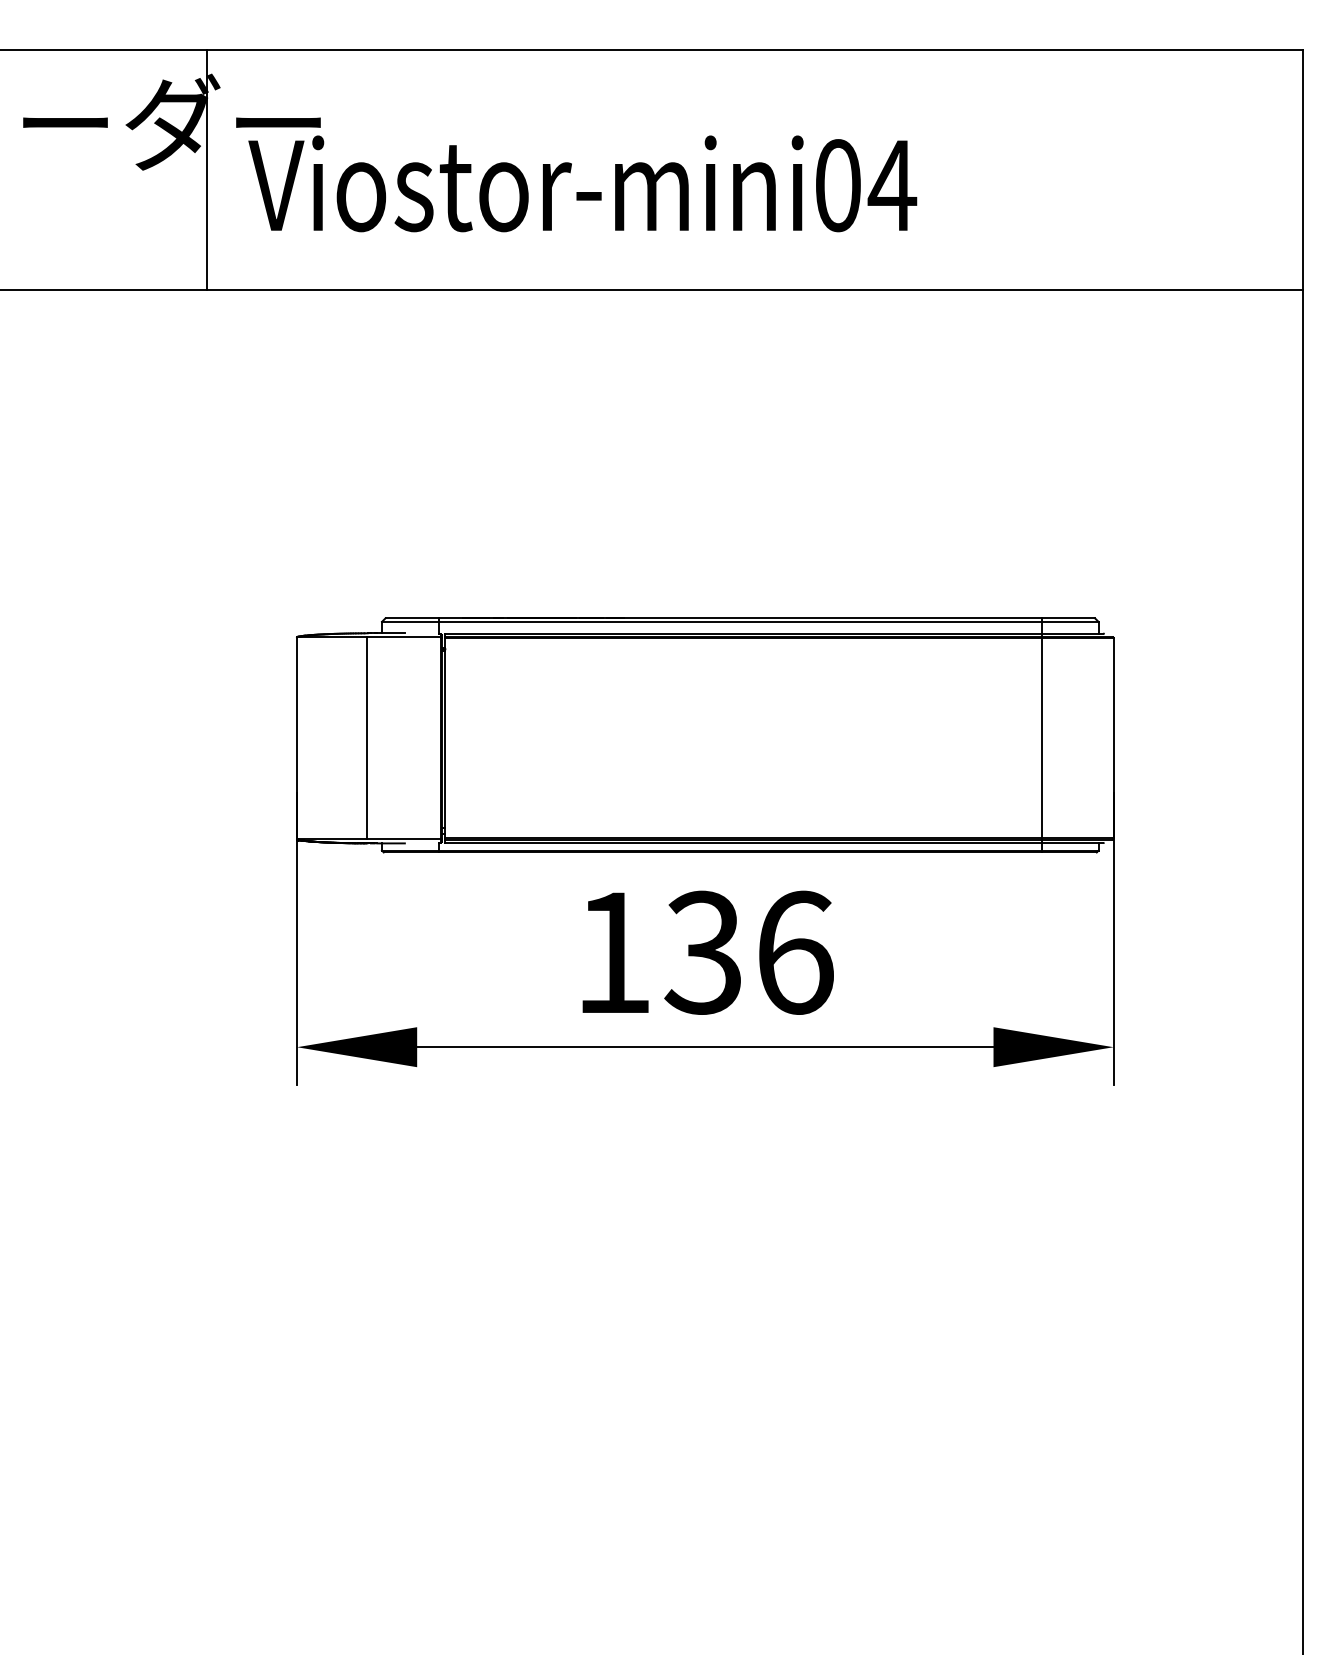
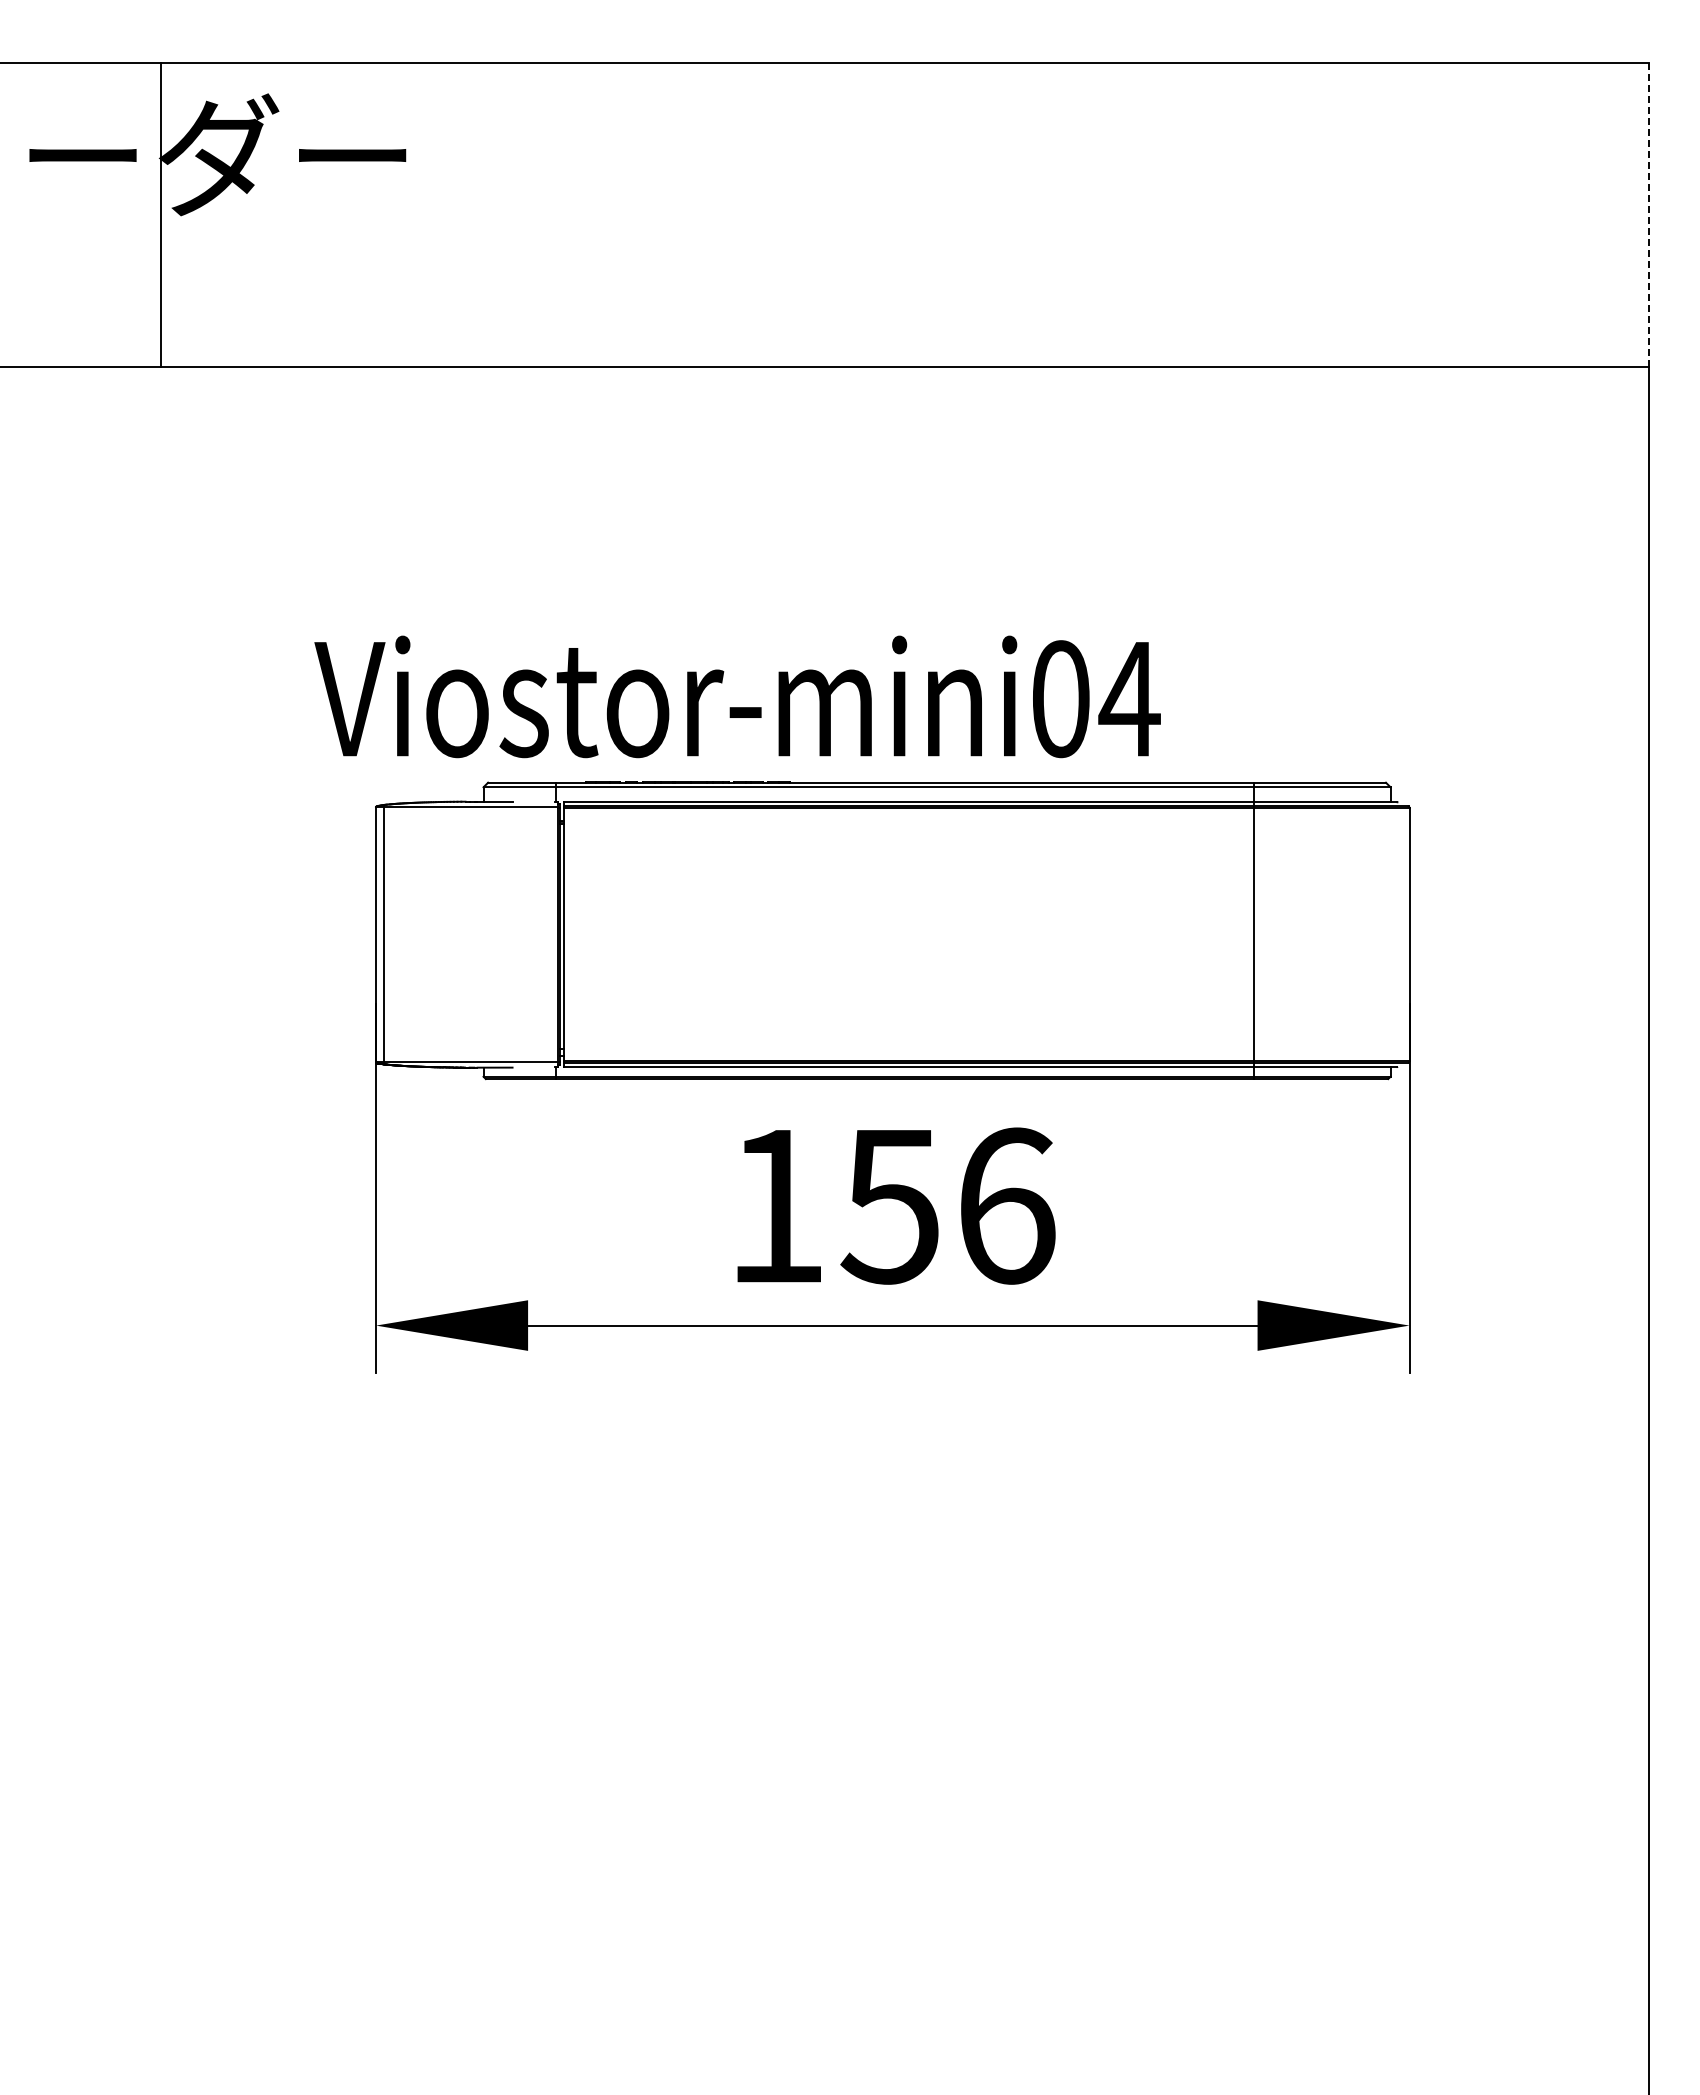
line: (207, 169) -> (161, 214), moved
line: (1302, 169) -> (1648, 214), solid -> dashed
text: (582, 183) -> (737, 696), moved
line: (1041, 735) -> (1254, 930), moved
line: (366, 738) -> (384, 934), moved
text: (702, 952) -> (889, 1205), 136 -> 156

